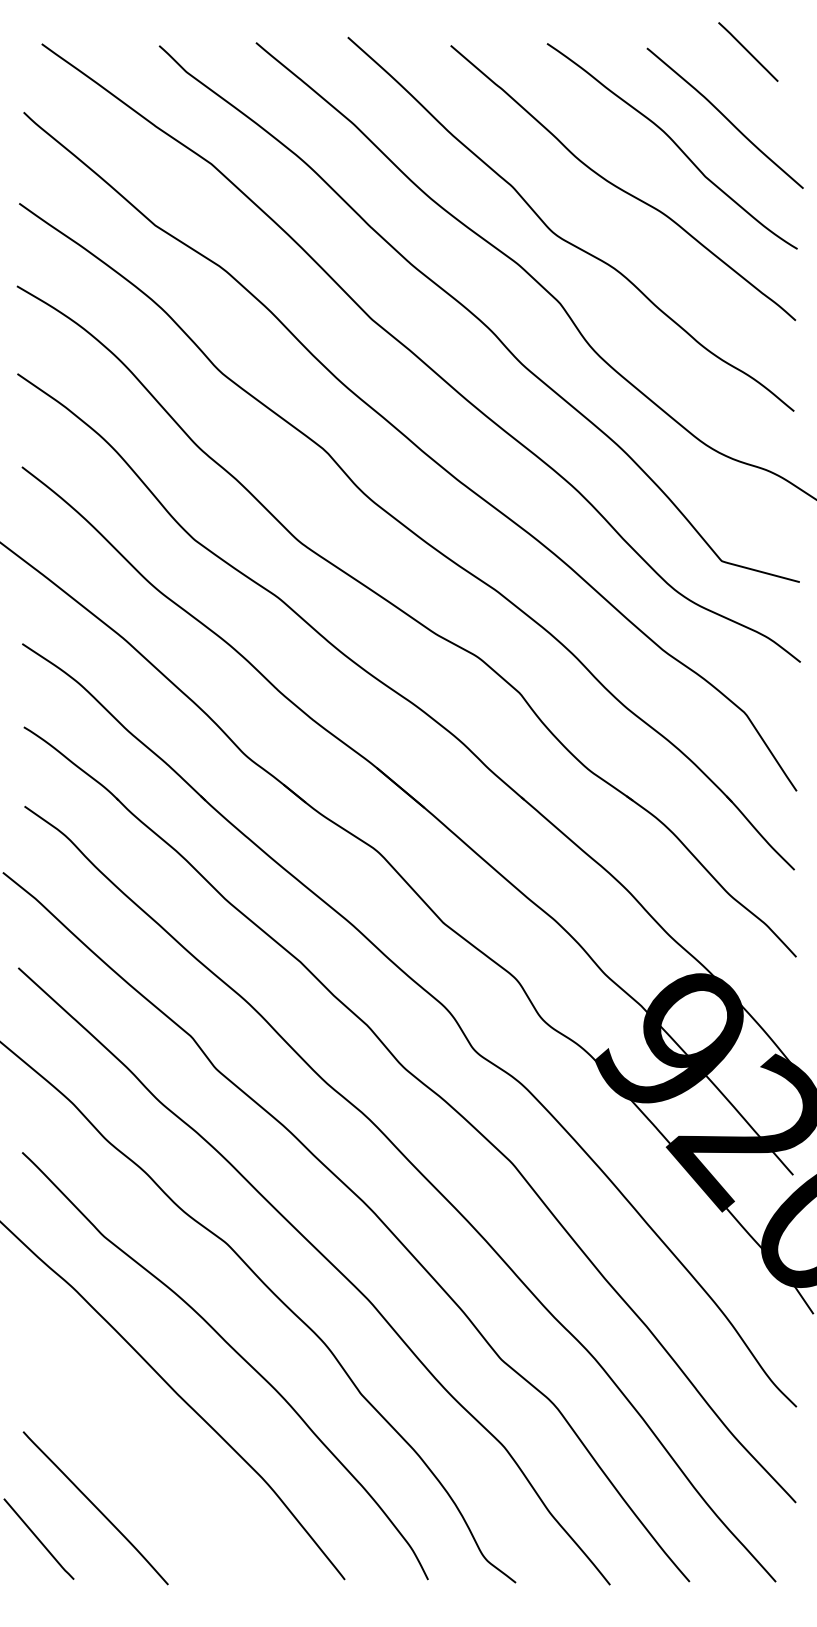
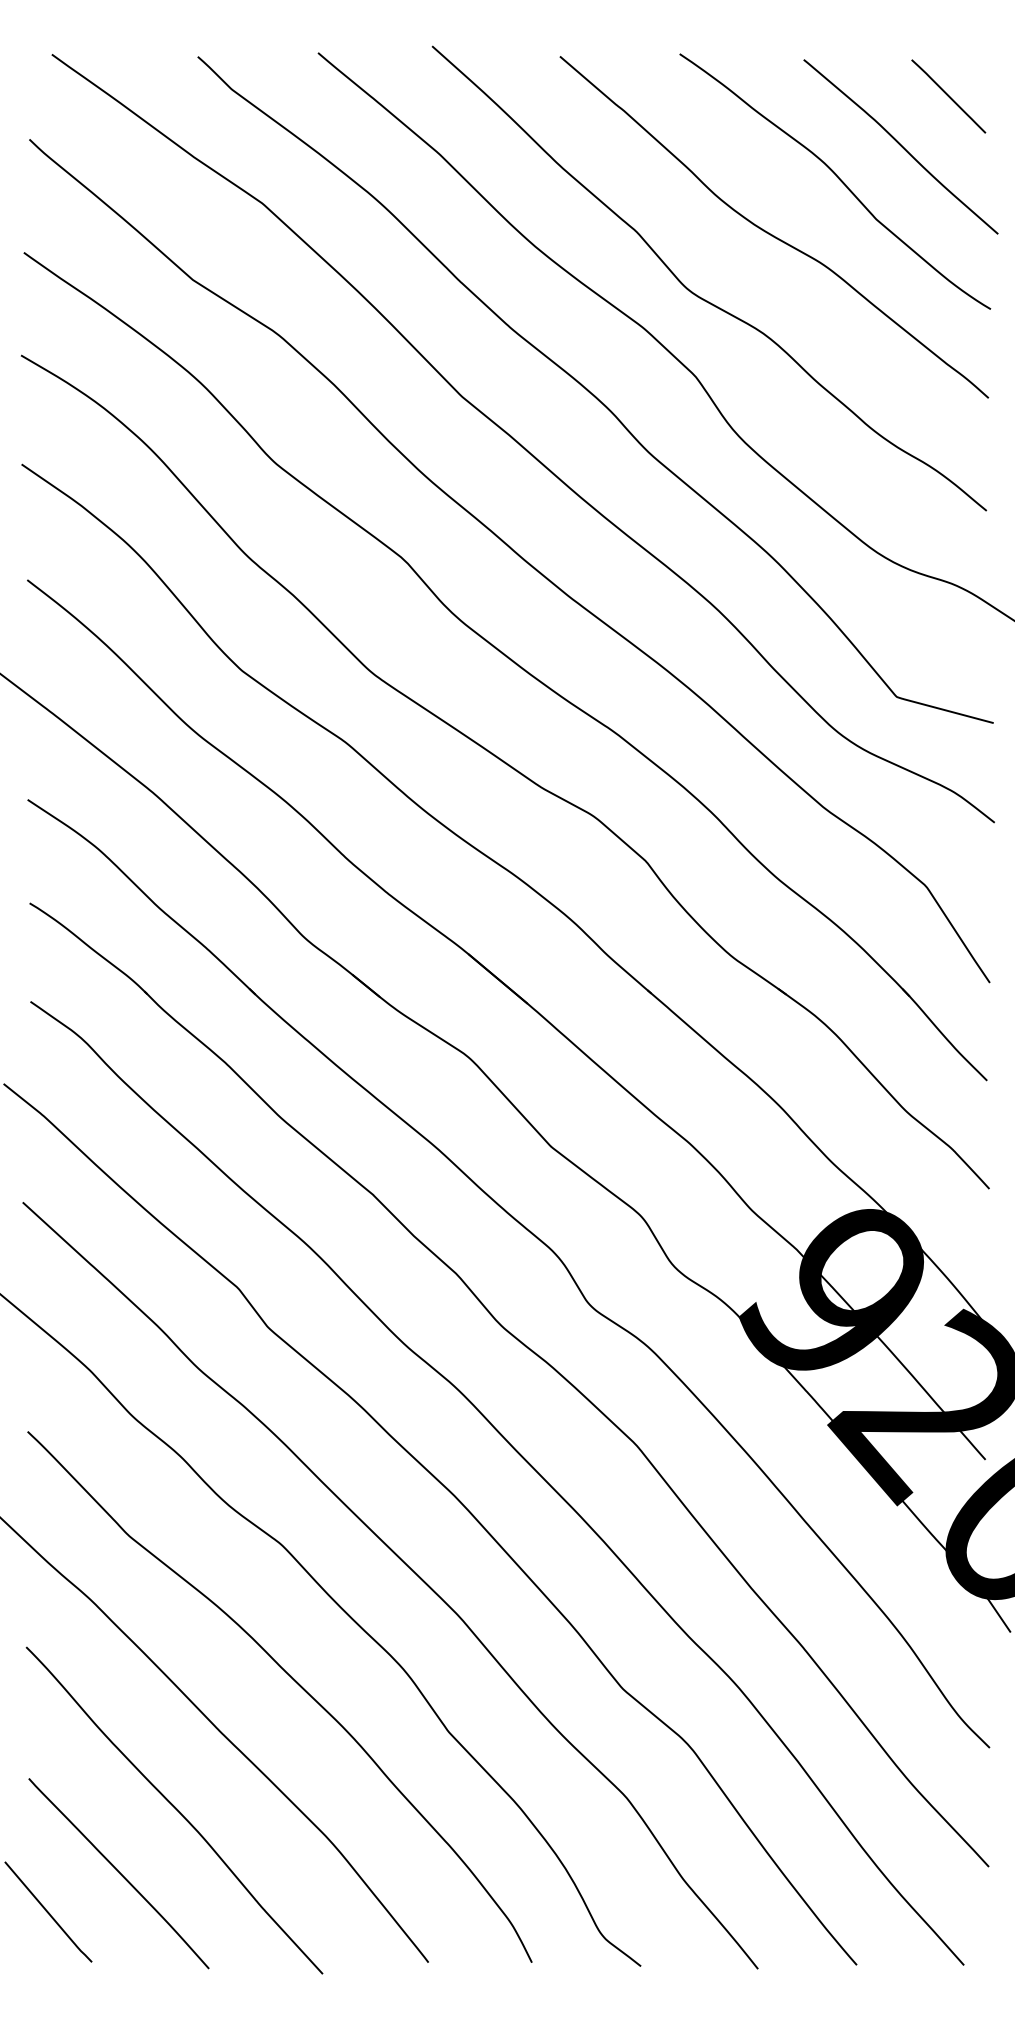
line: (748, 52) -> (948, 96), moved
curve: (141, 1456) -> (175, 1809), added

